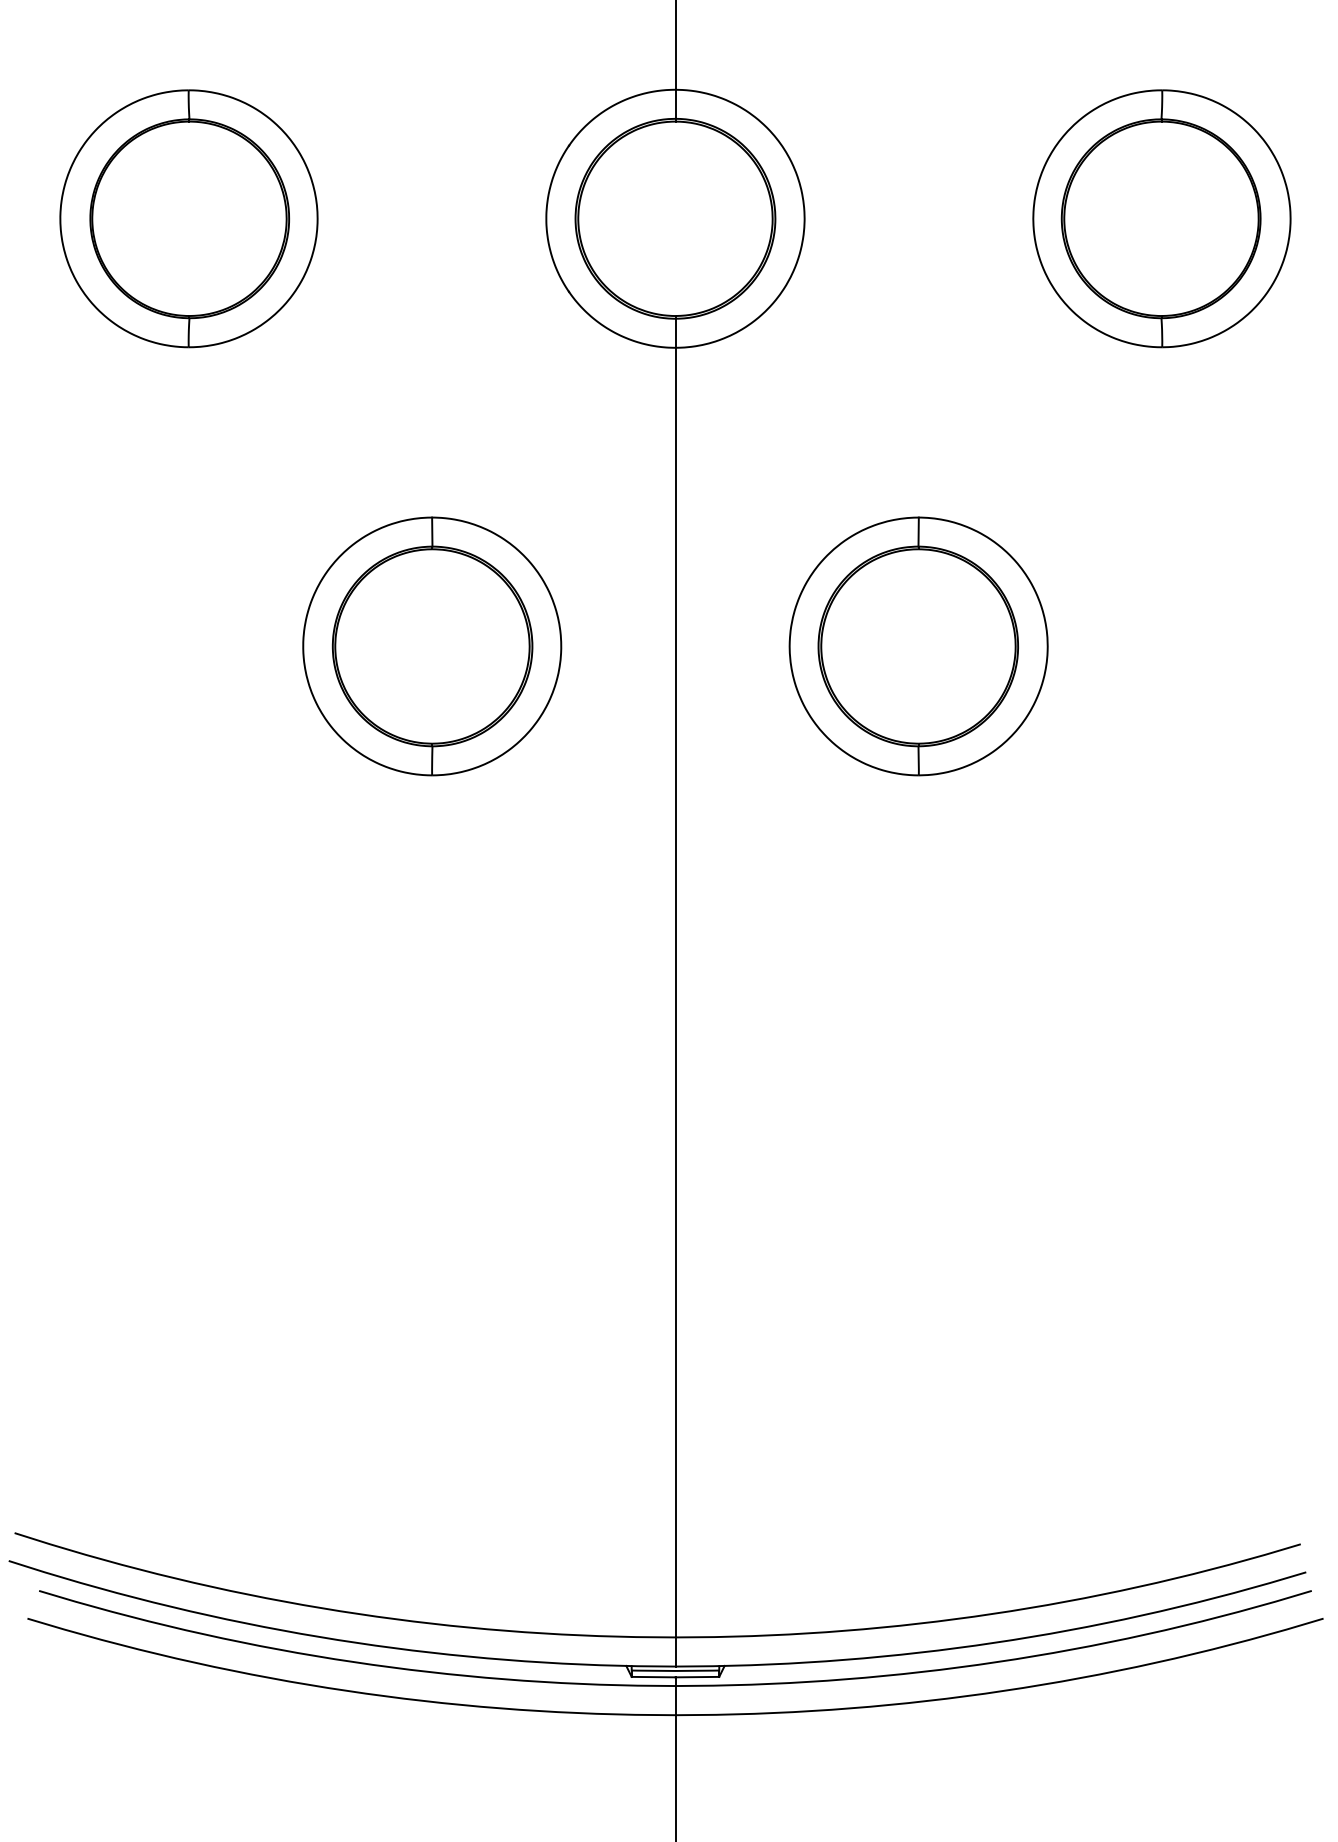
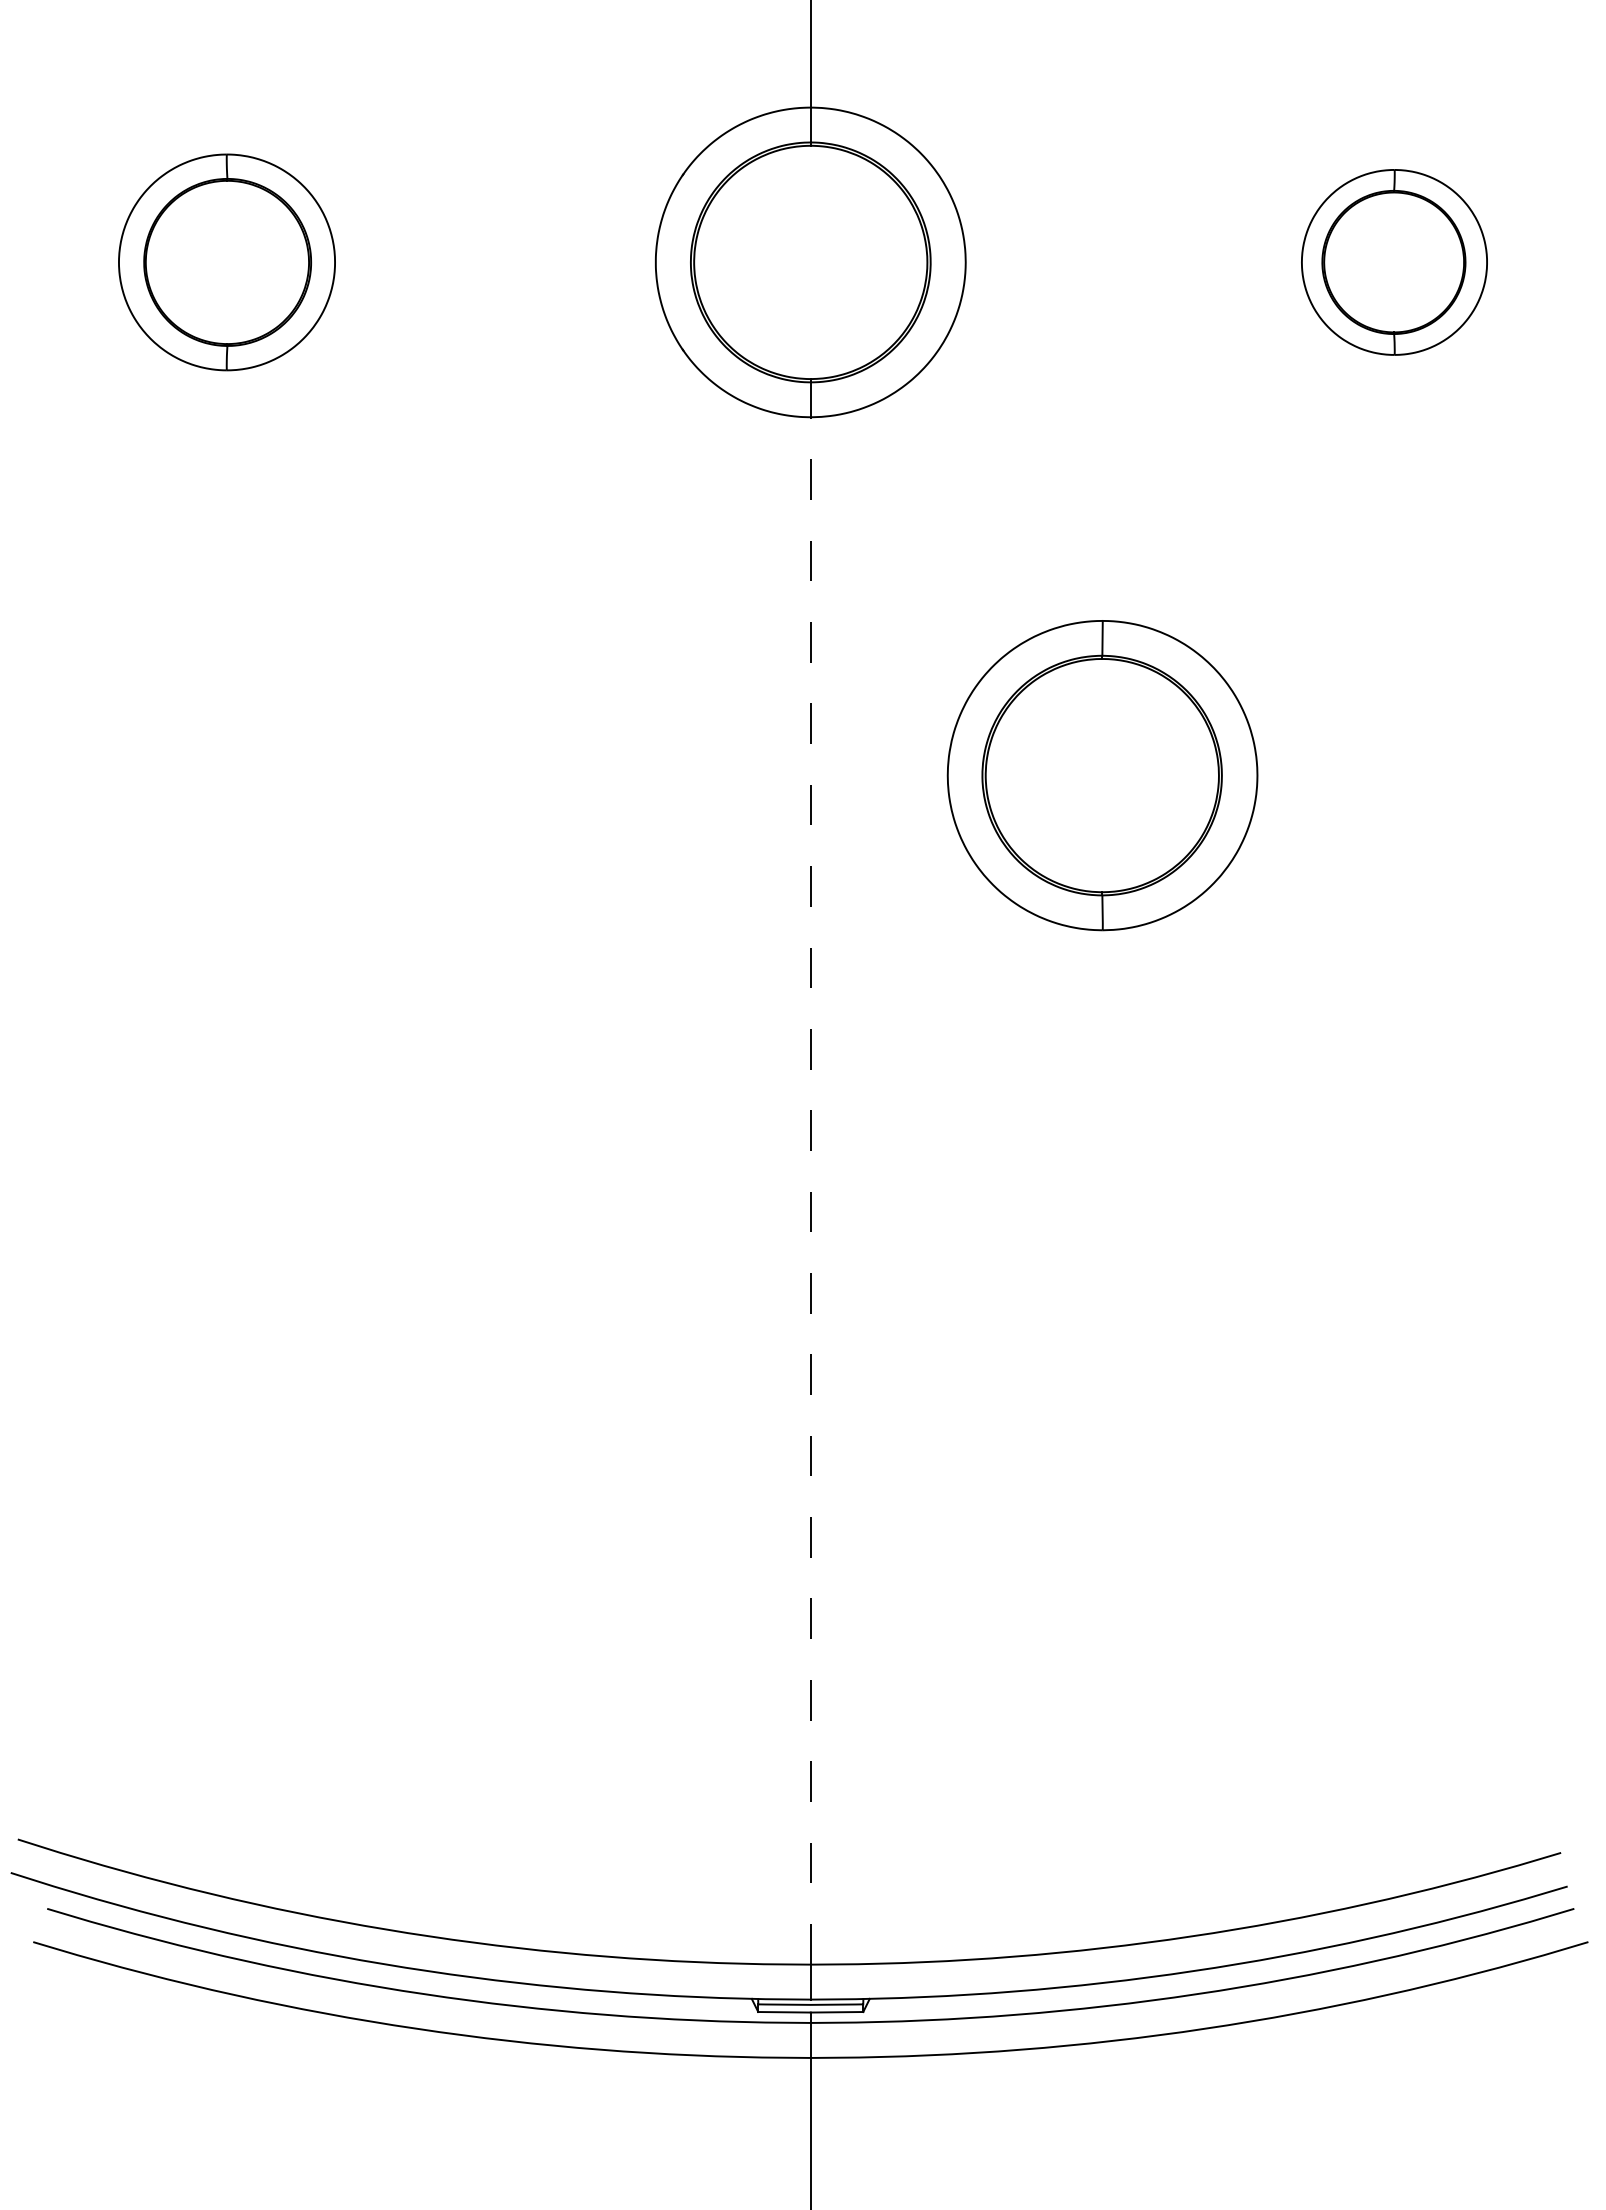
part: (188, 218) -> (226, 262), size x0.7
part: (1161, 218) -> (1394, 262), size x0.6
part: (431, 646) -> (518, 775), removed
line: (675, 992) -> (810, 1190), solid -> dashed

